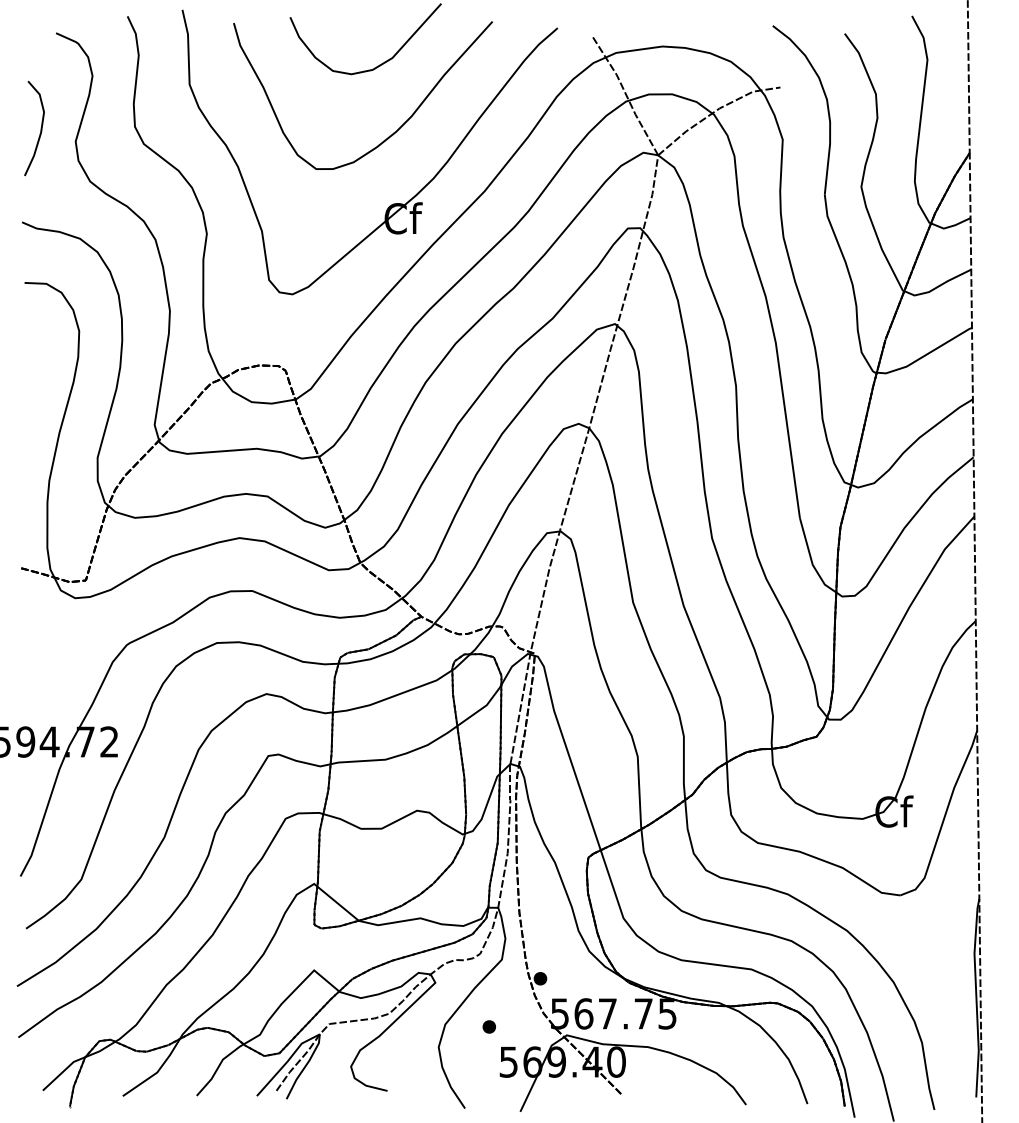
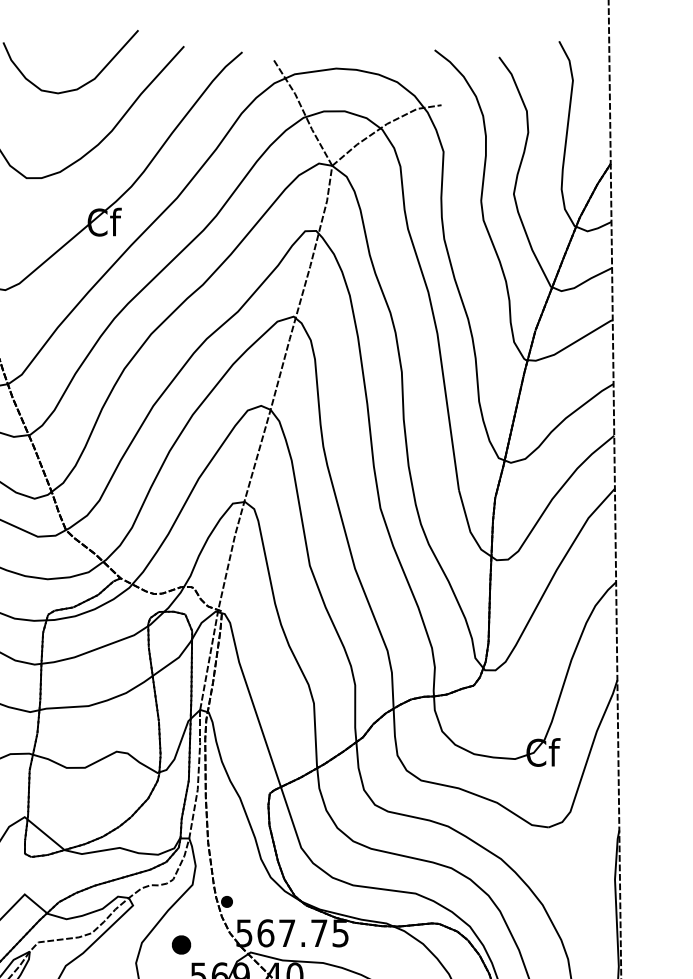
part: (488, 1026) -> (180, 944), size x1.6

